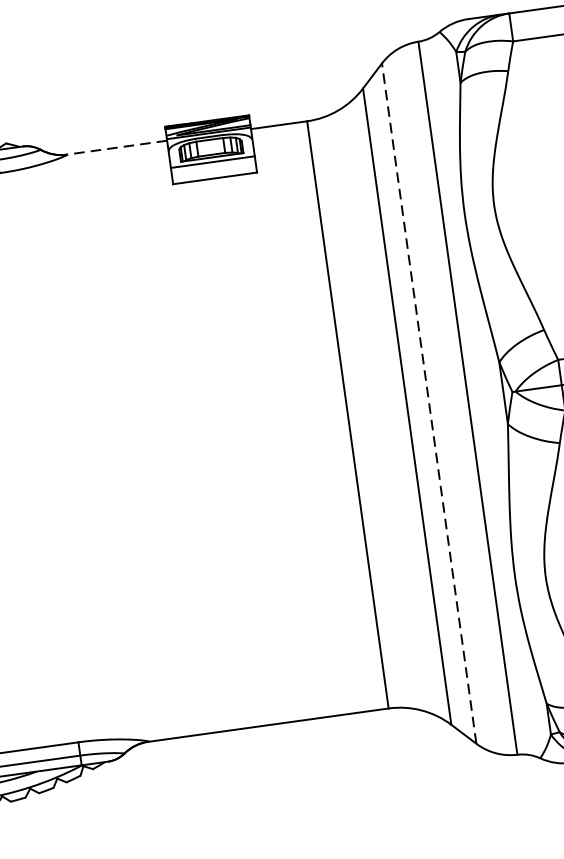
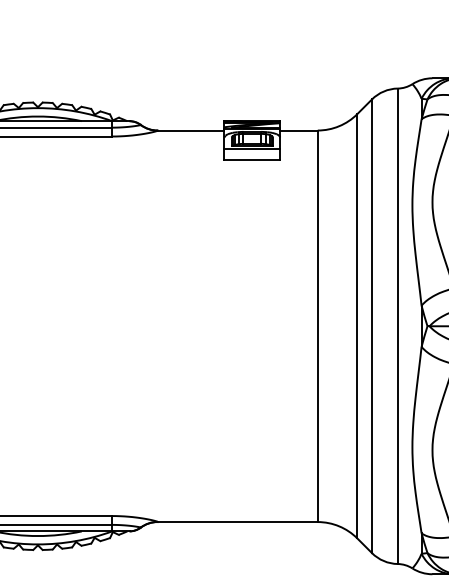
line: (116, 147) -> (190, 130), dashed -> solid
line: (428, 404) -> (371, 326), dashed -> solid

